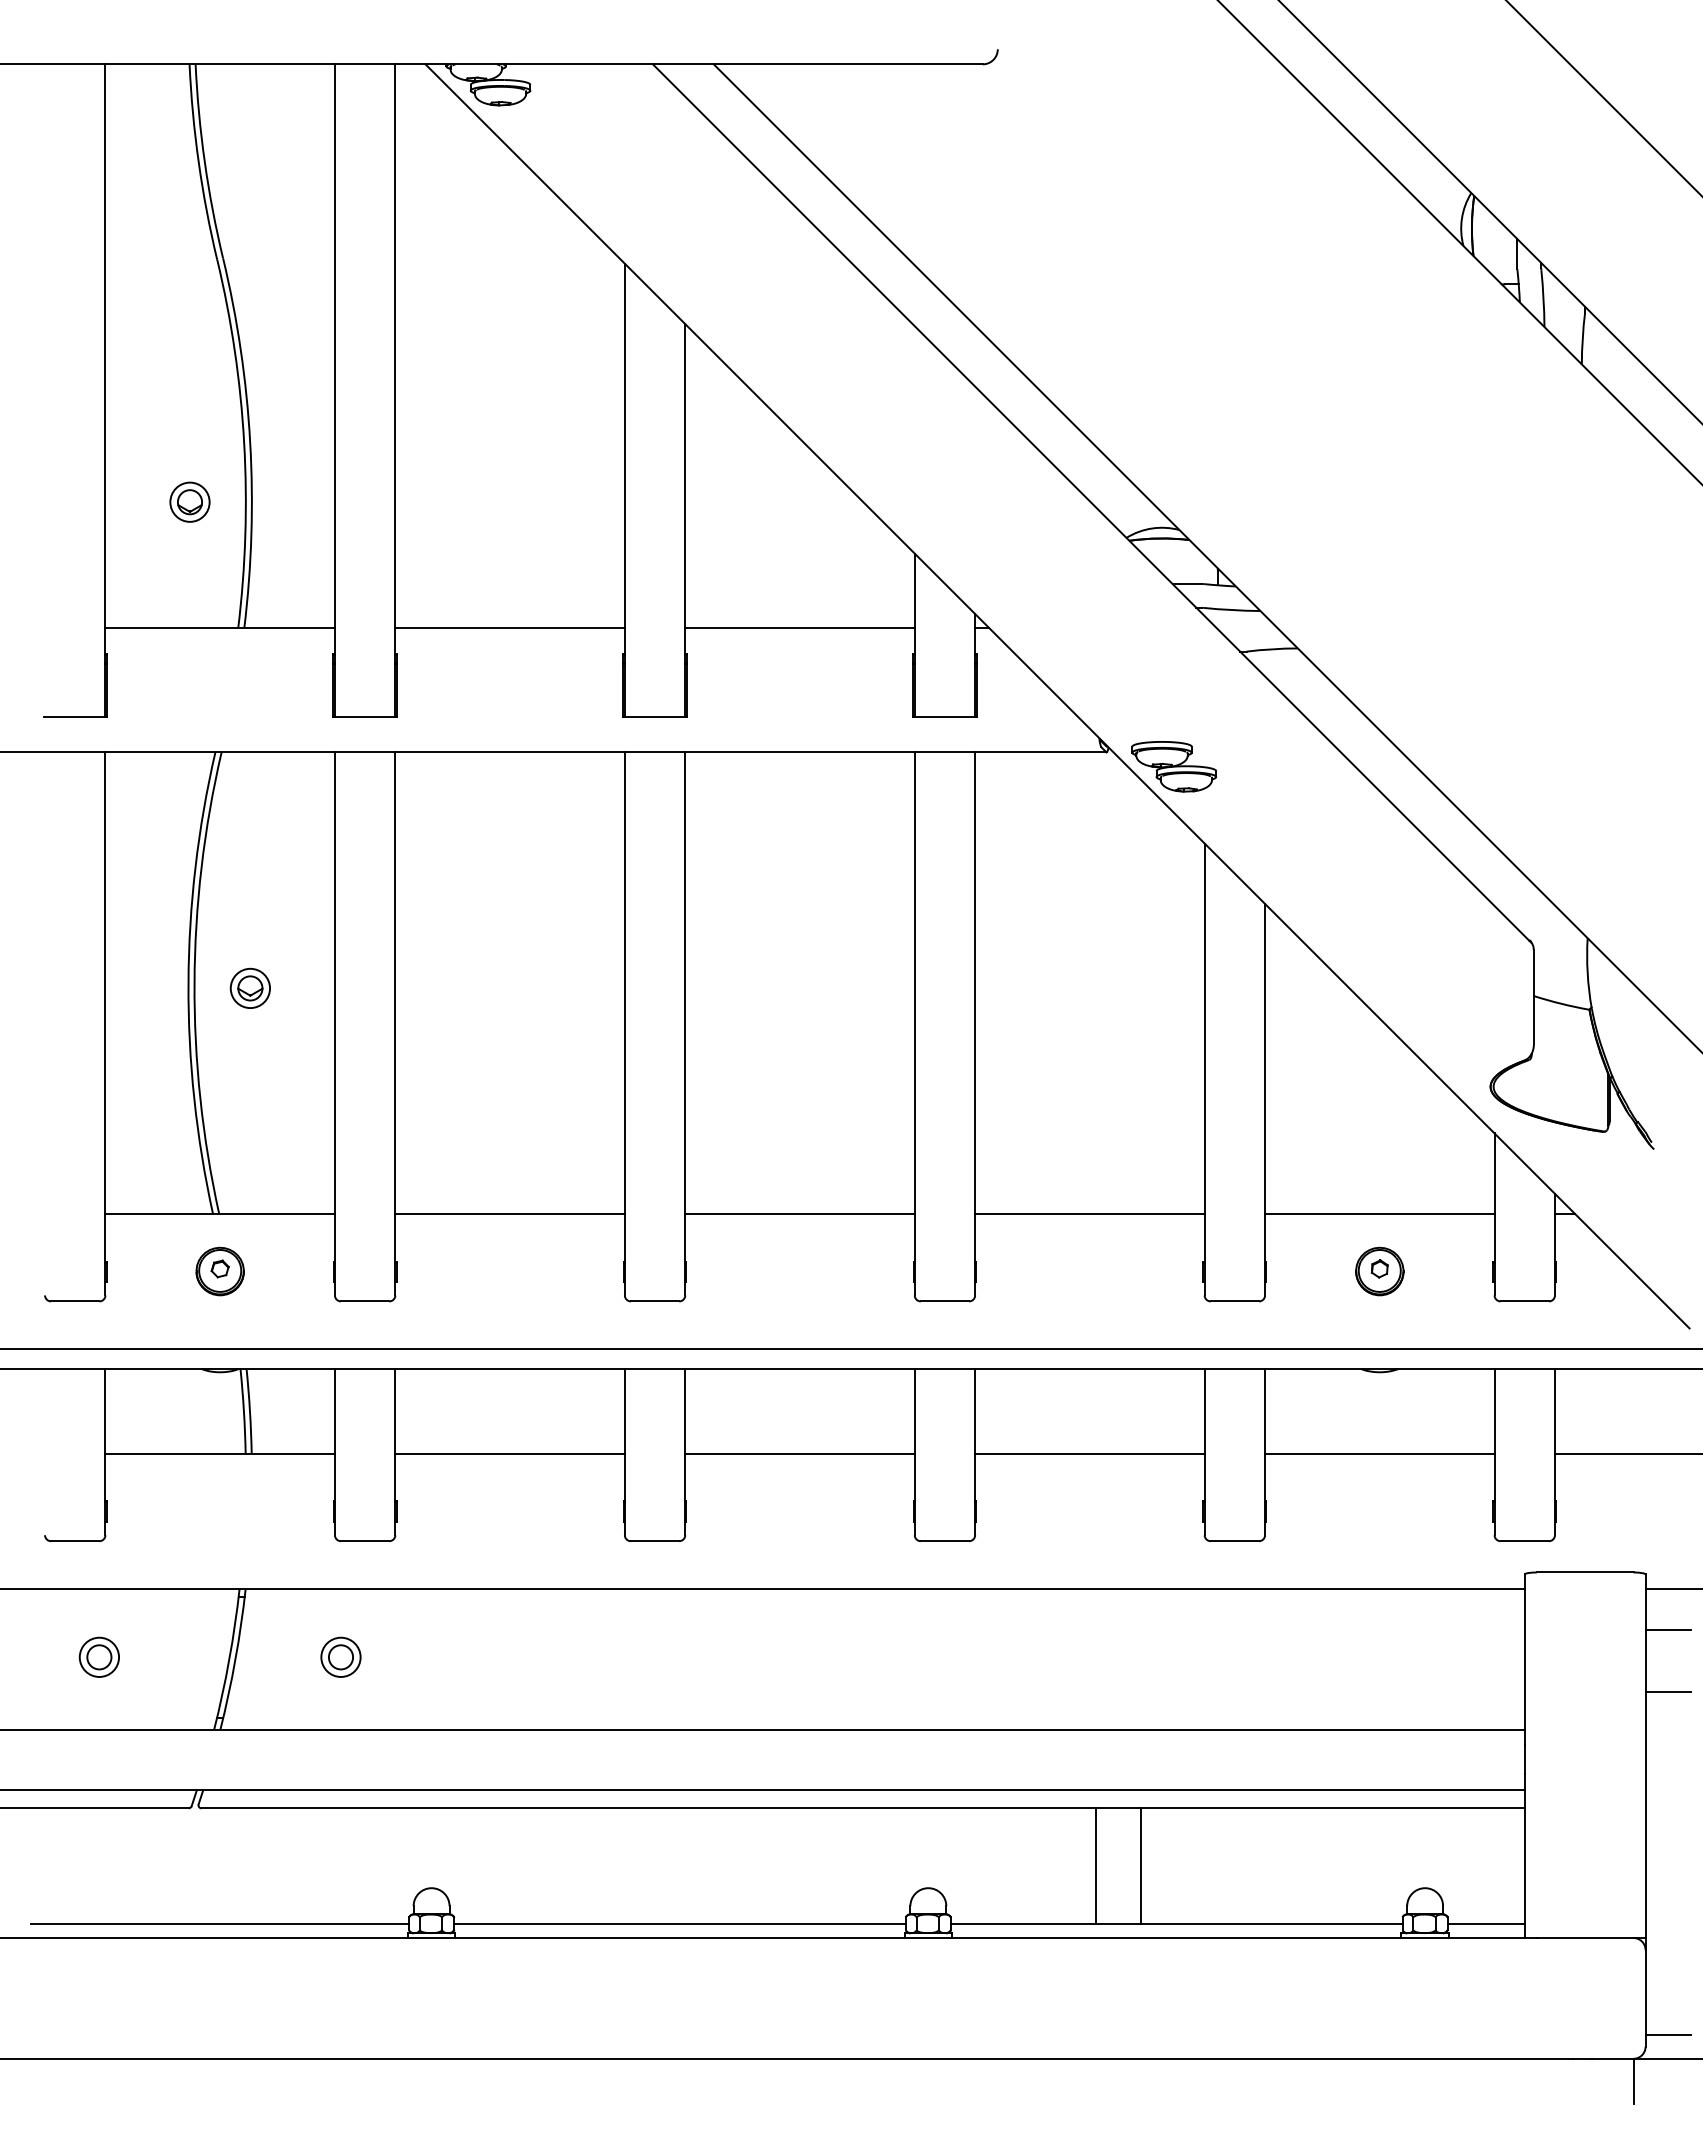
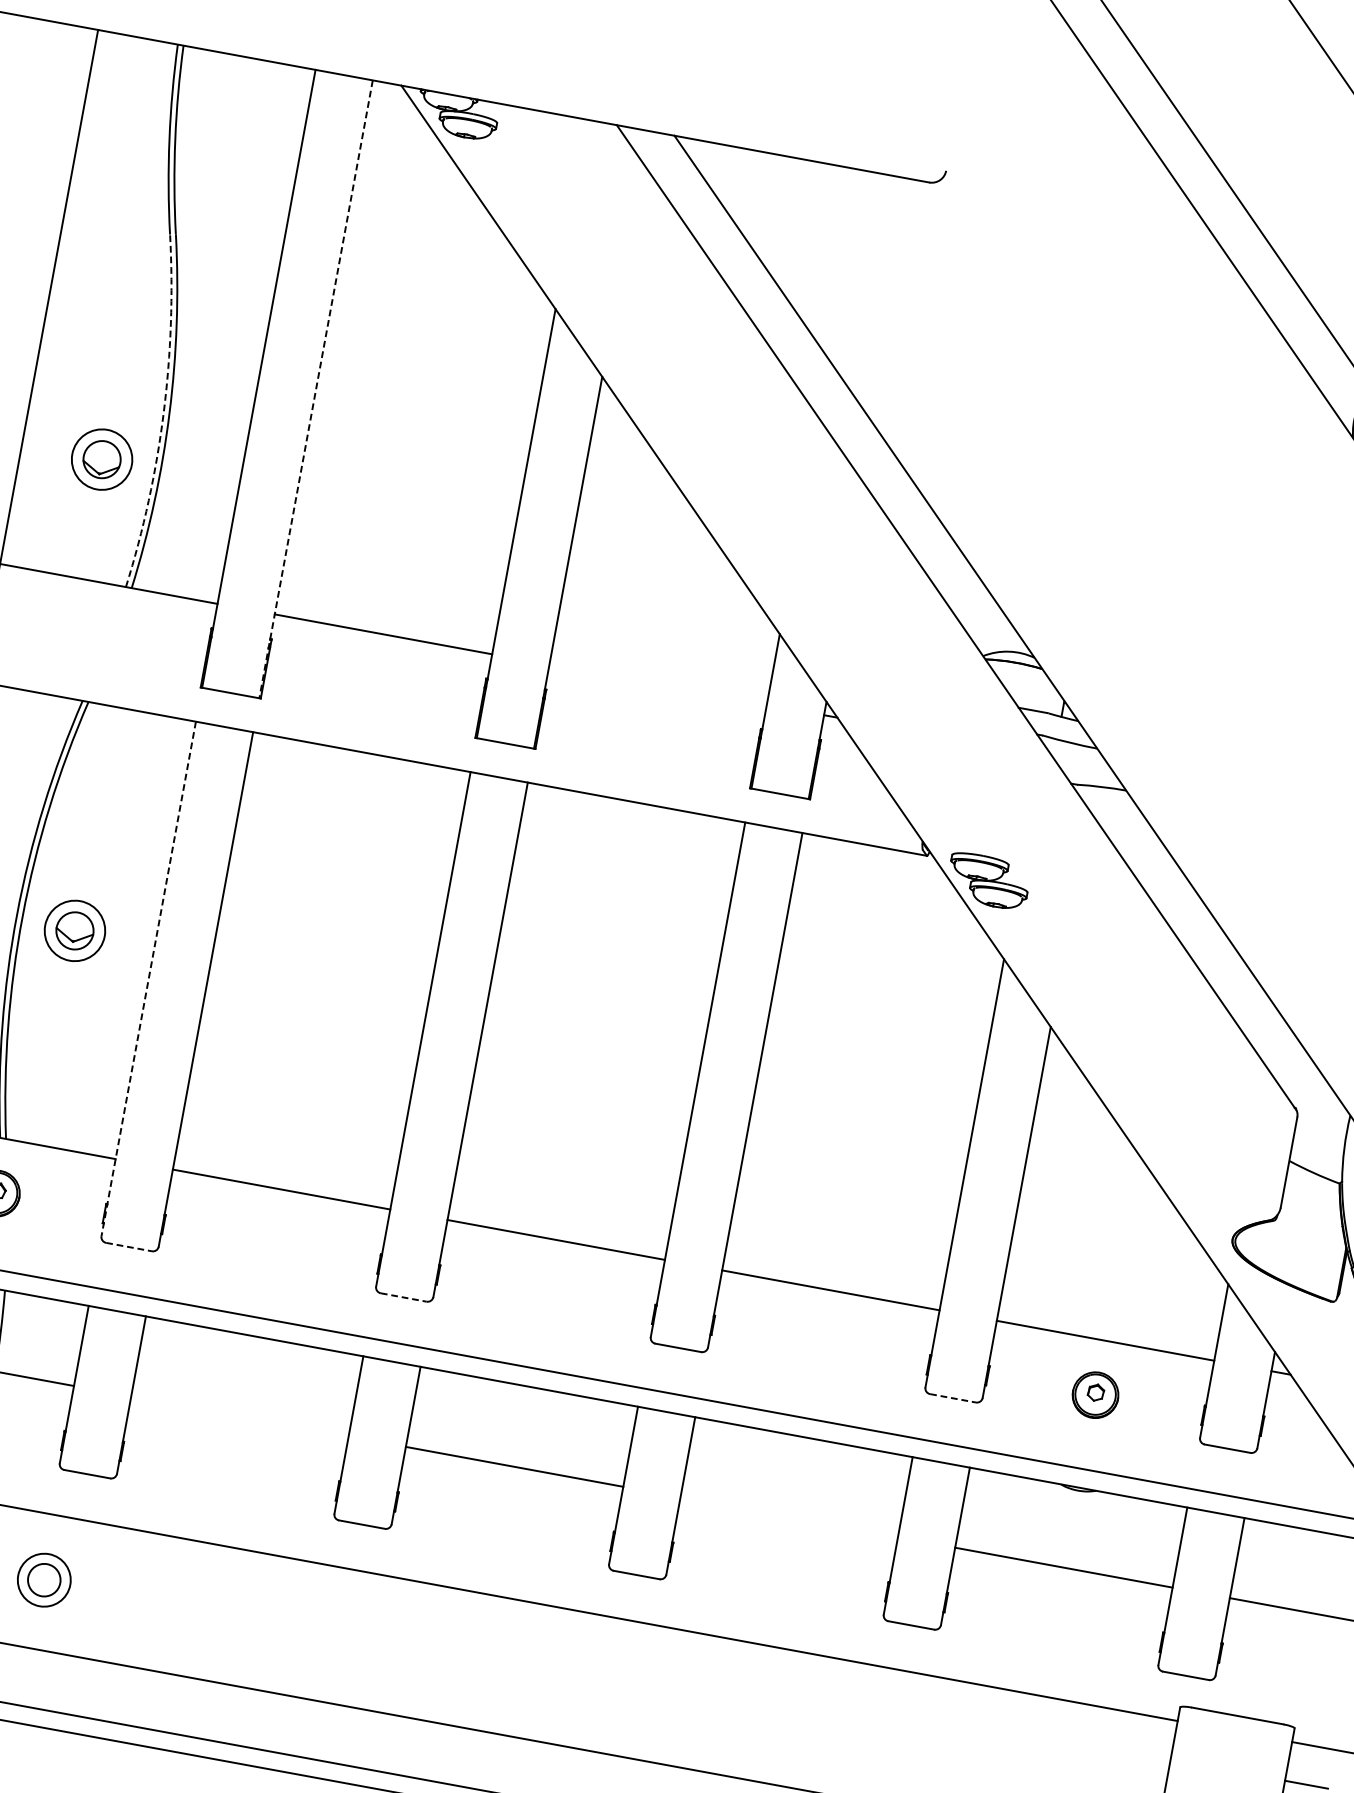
line: (395, 390) -> (316, 389), solid -> dashed
arc: (244, 443) -> (163, 413), solid -> dashed
part: (189, 501) -> (101, 458), size x1.6
line: (799, 628) -> (657, 685), removed
part: (249, 987) -> (74, 929), size x1.6
line: (334, 1023) -> (148, 978), solid -> dashed
line: (365, 1301) -> (129, 1247), solid -> dashed
line: (655, 1301) -> (404, 1297), solid -> dashed
line: (1235, 1301) -> (953, 1398), solid -> dashed
line: (509, 1453) -> (239, 1416), removed
line: (1089, 1453) -> (788, 1517), removed
part: (340, 1656) -> (43, 1579), size x1.4

